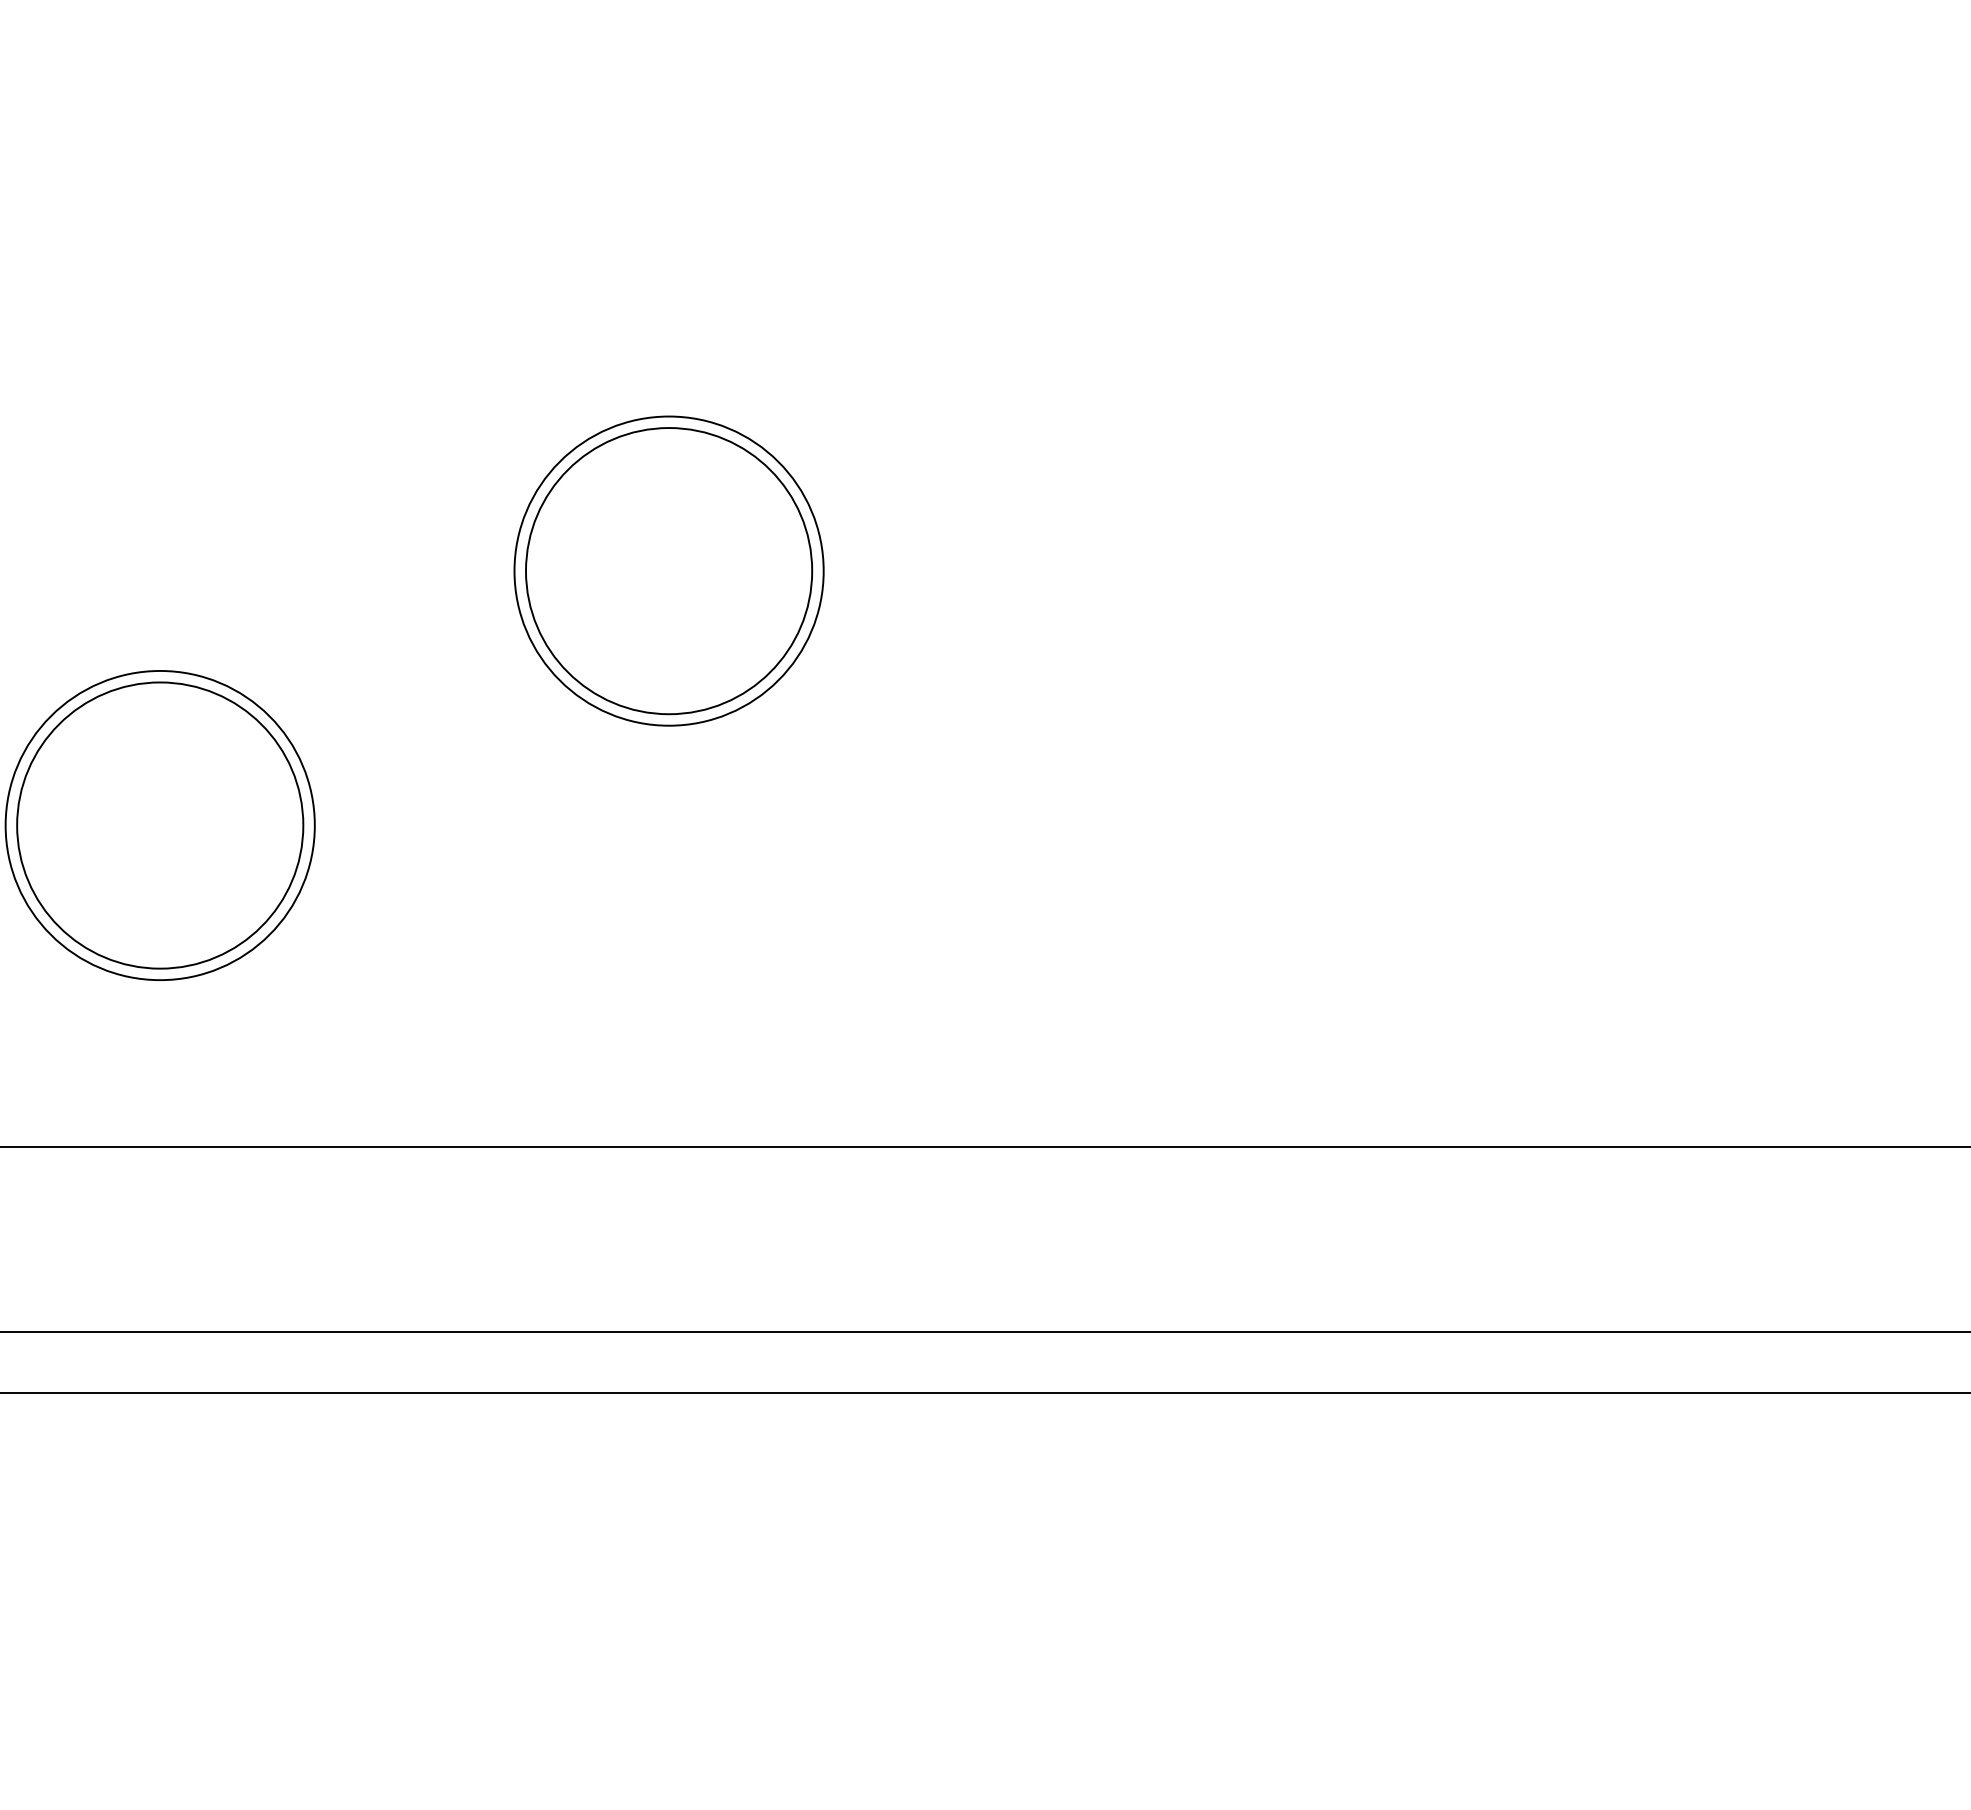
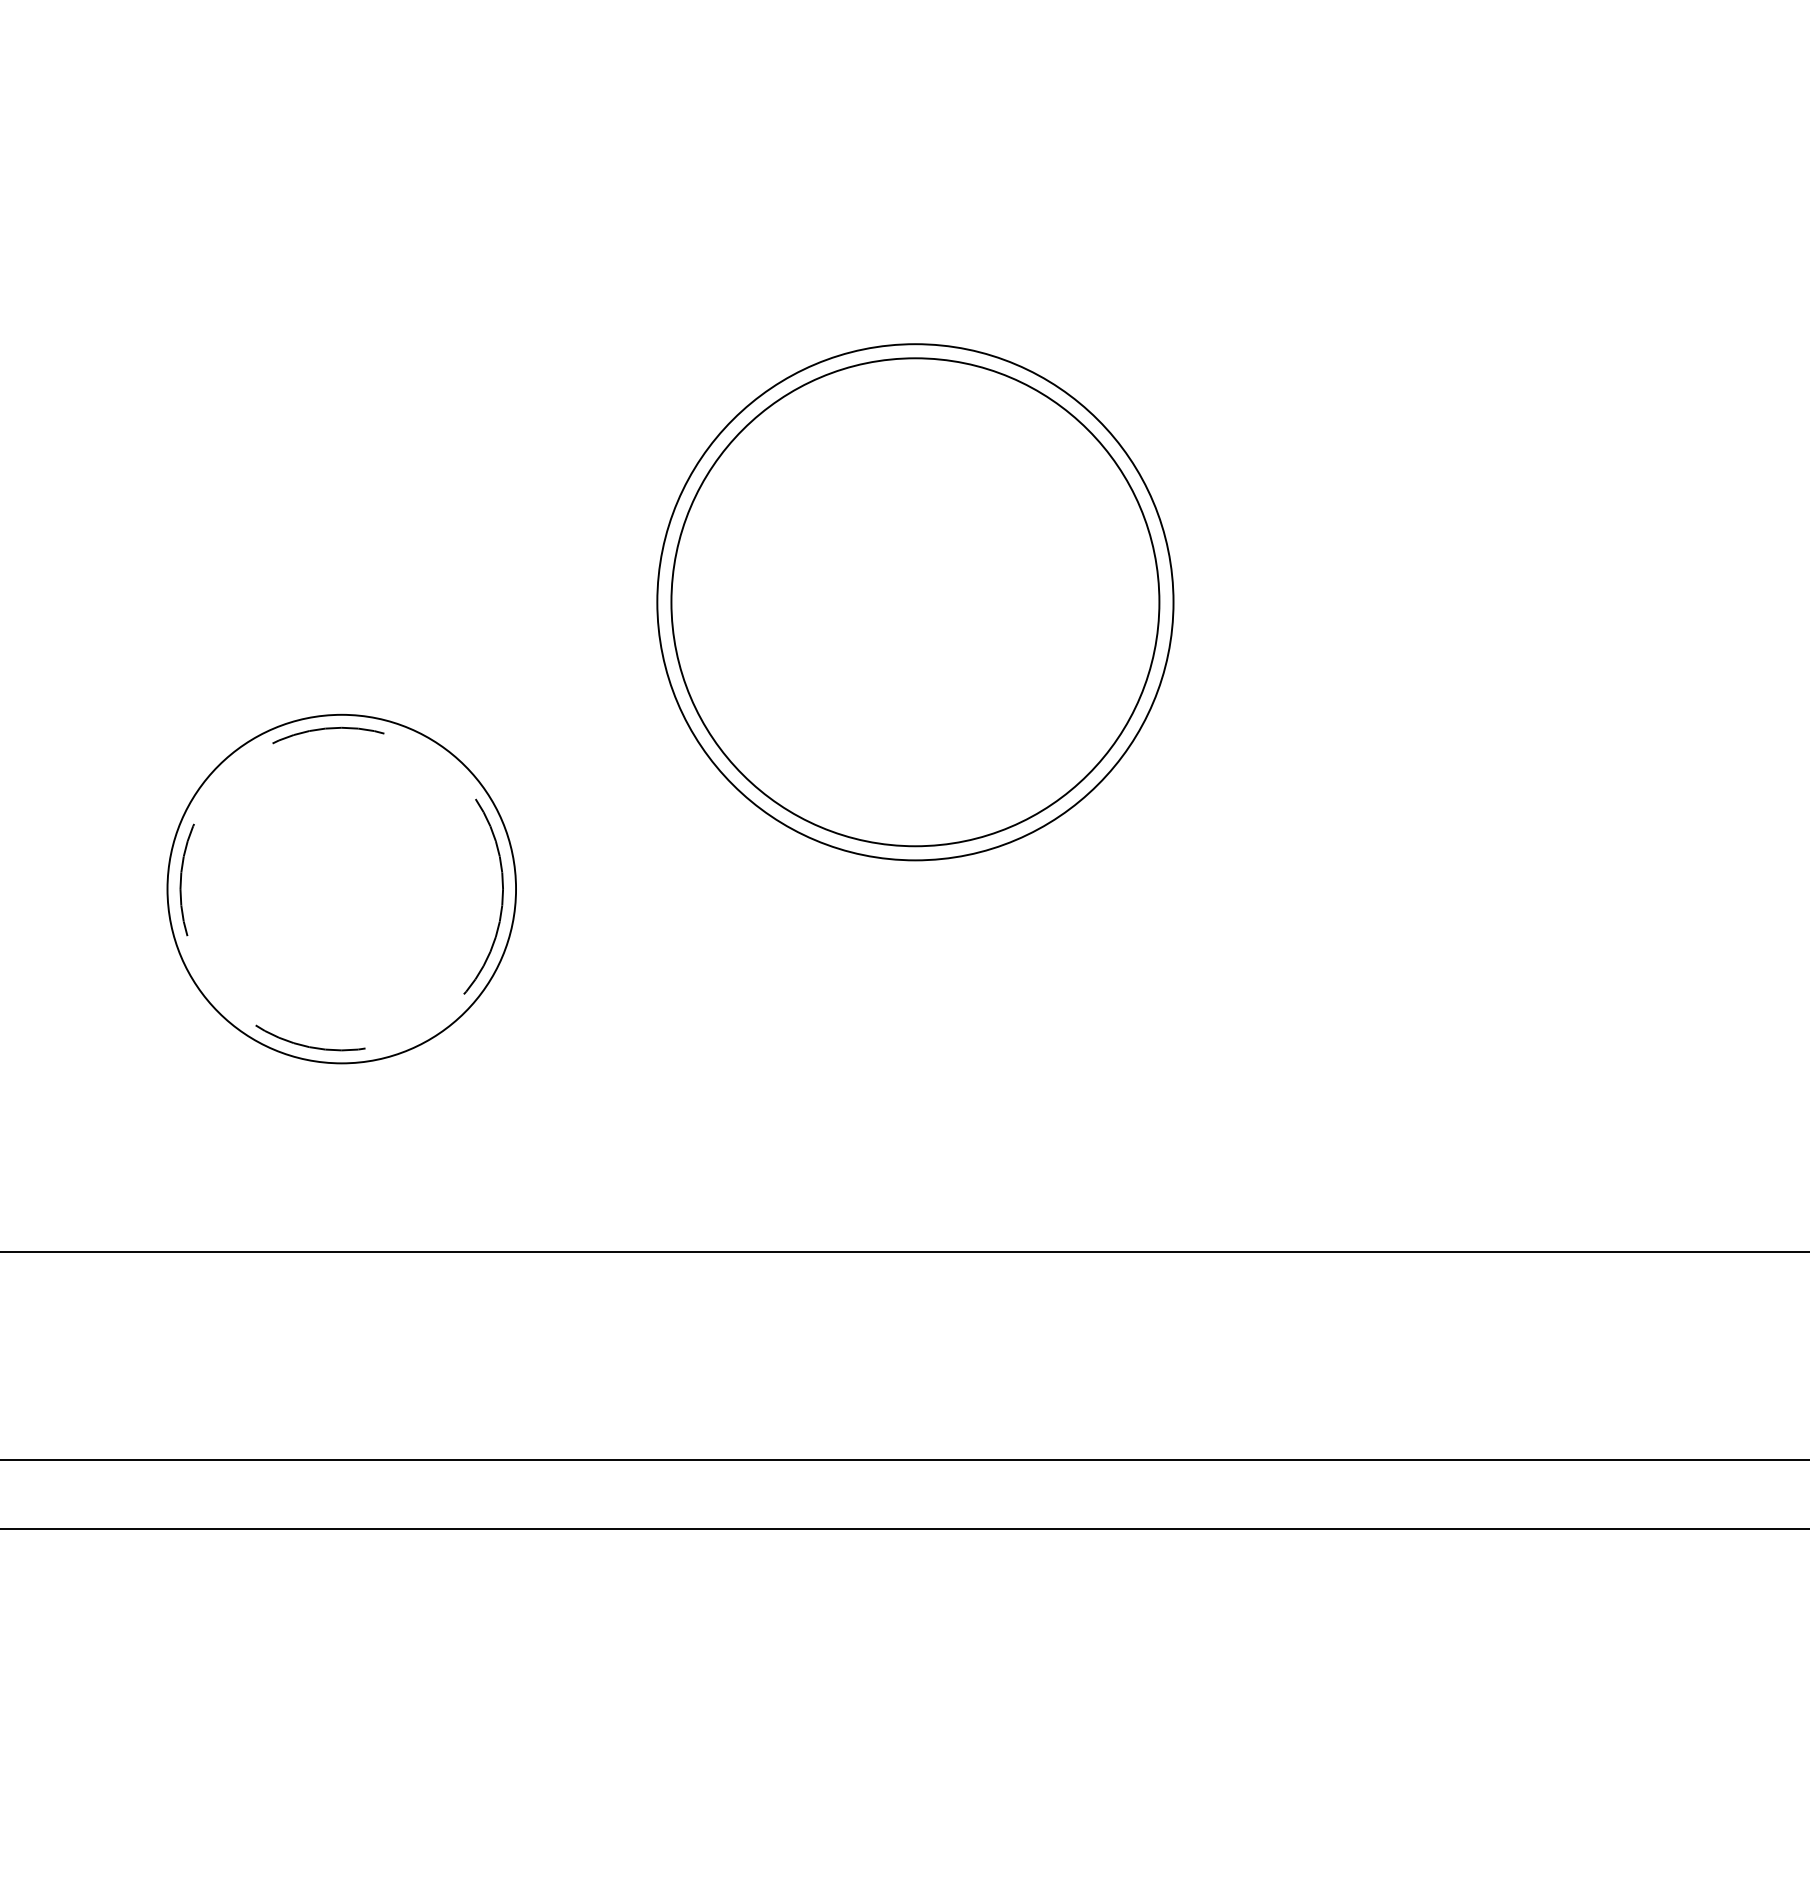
circle: (668, 570) -> (914, 601), size x1.4
circle: (669, 571) -> (915, 602), size x1.6
circle: (160, 825) -> (342, 889), solid -> dashed

